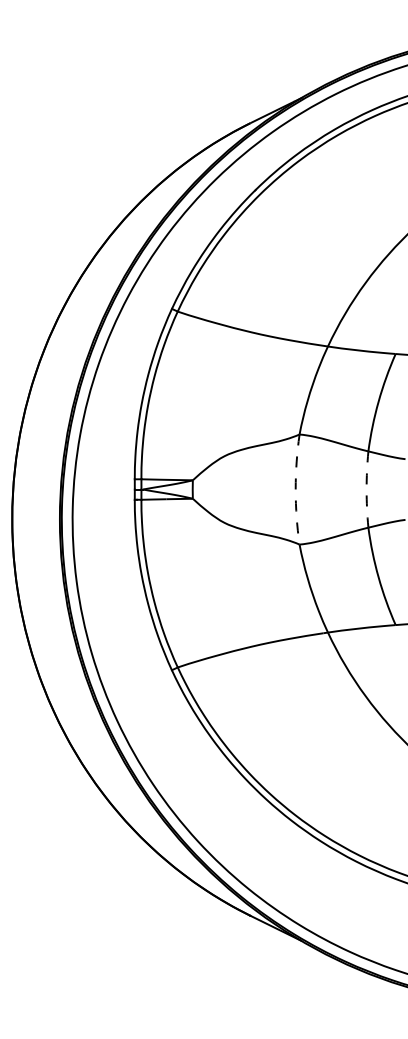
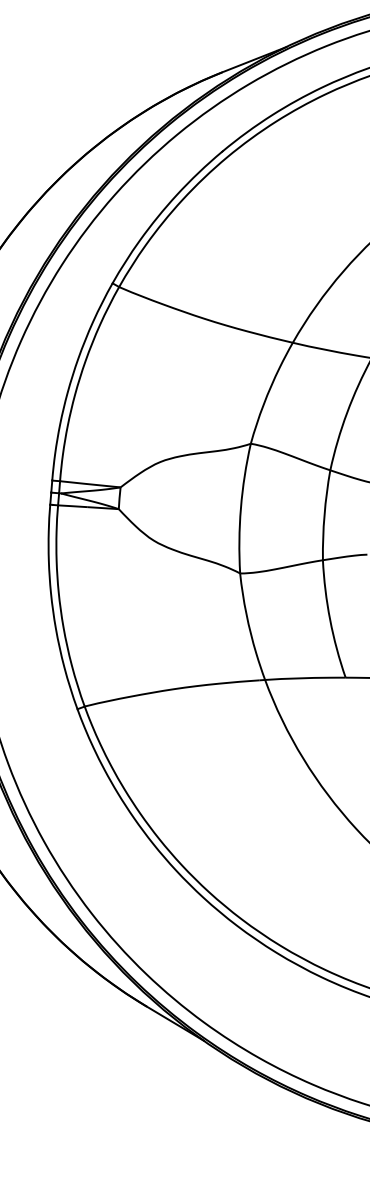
arc: (295, 489) -> (240, 508), dashed -> solid
arc: (366, 489) -> (324, 515), dashed -> solid

